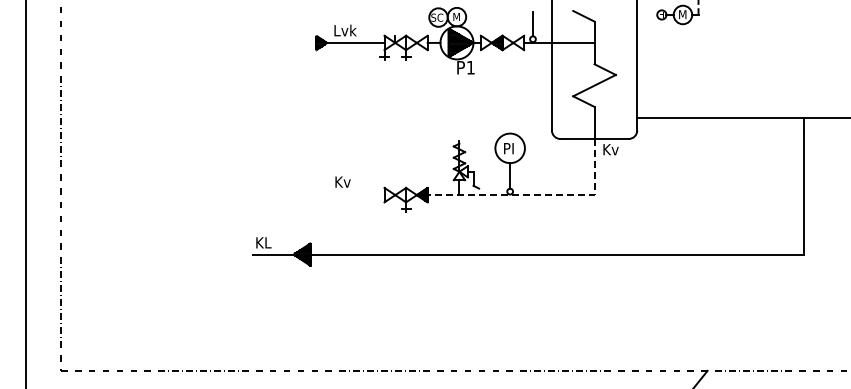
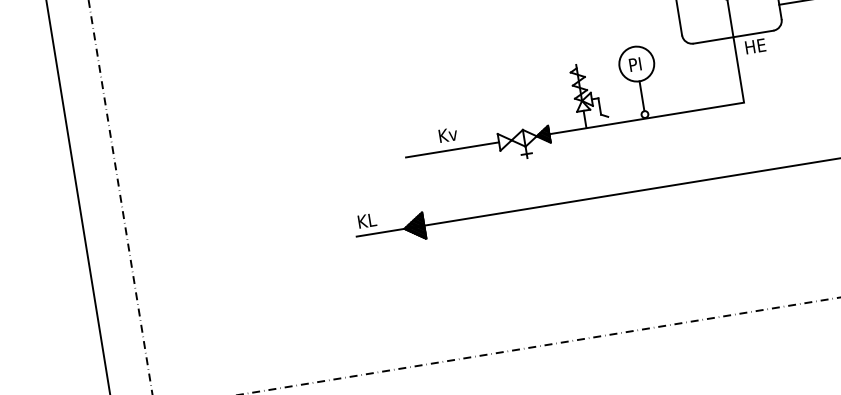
text: (611, 149) -> (755, 46), Kv -> HE
line: (344, 195) -> (452, 150), added
line: (539, 195) -> (679, 113), dashed -> solid

